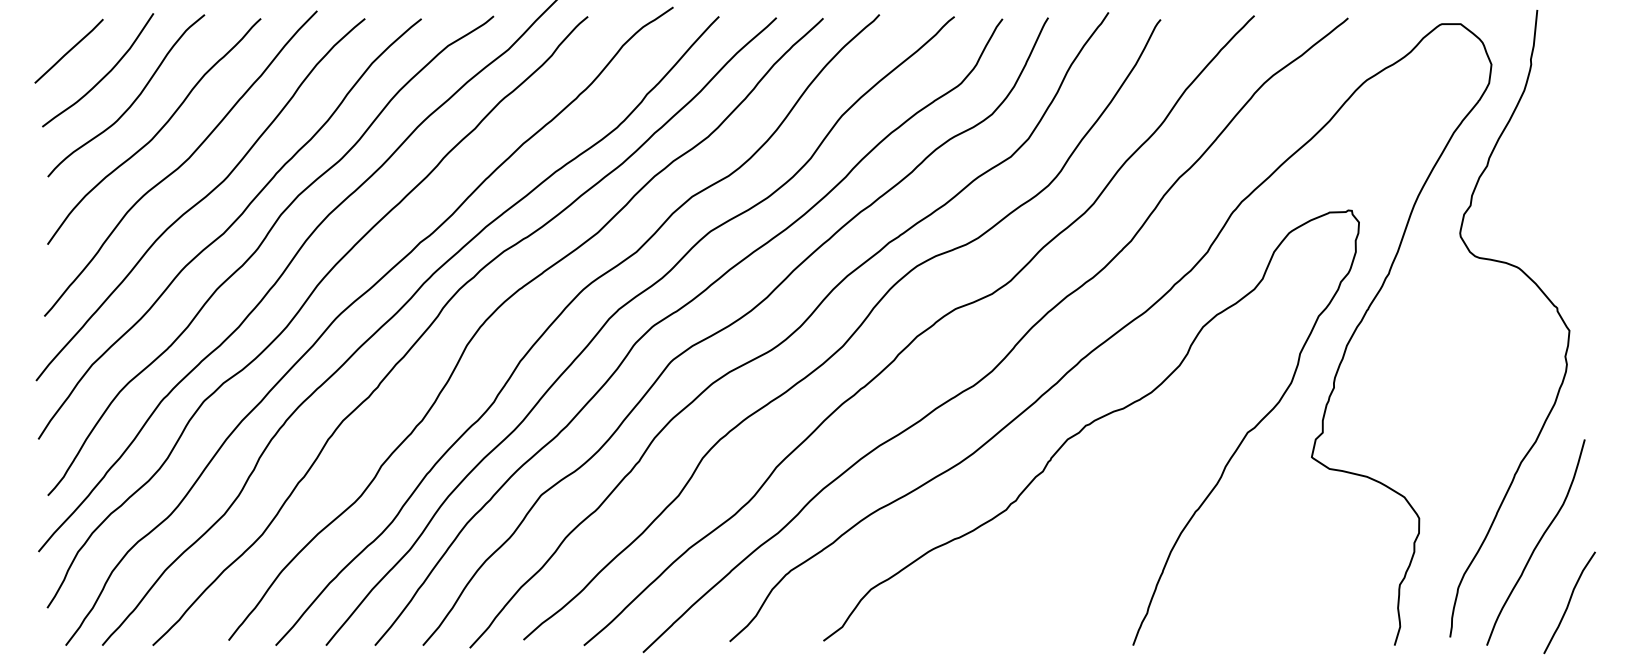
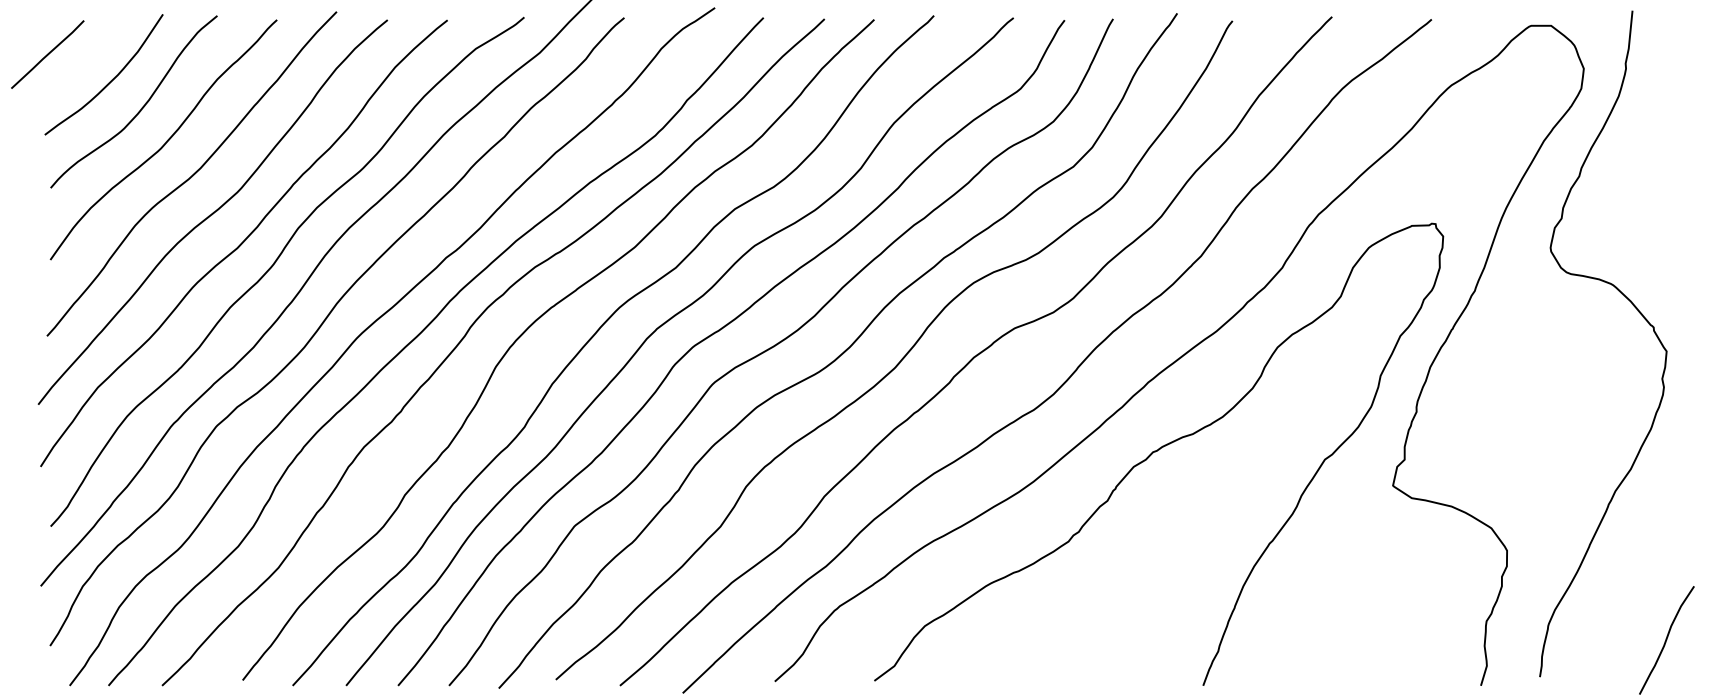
line: (68, 50) -> (47, 53), moved
curve: (1537, 542) -> (1632, 576), removed

